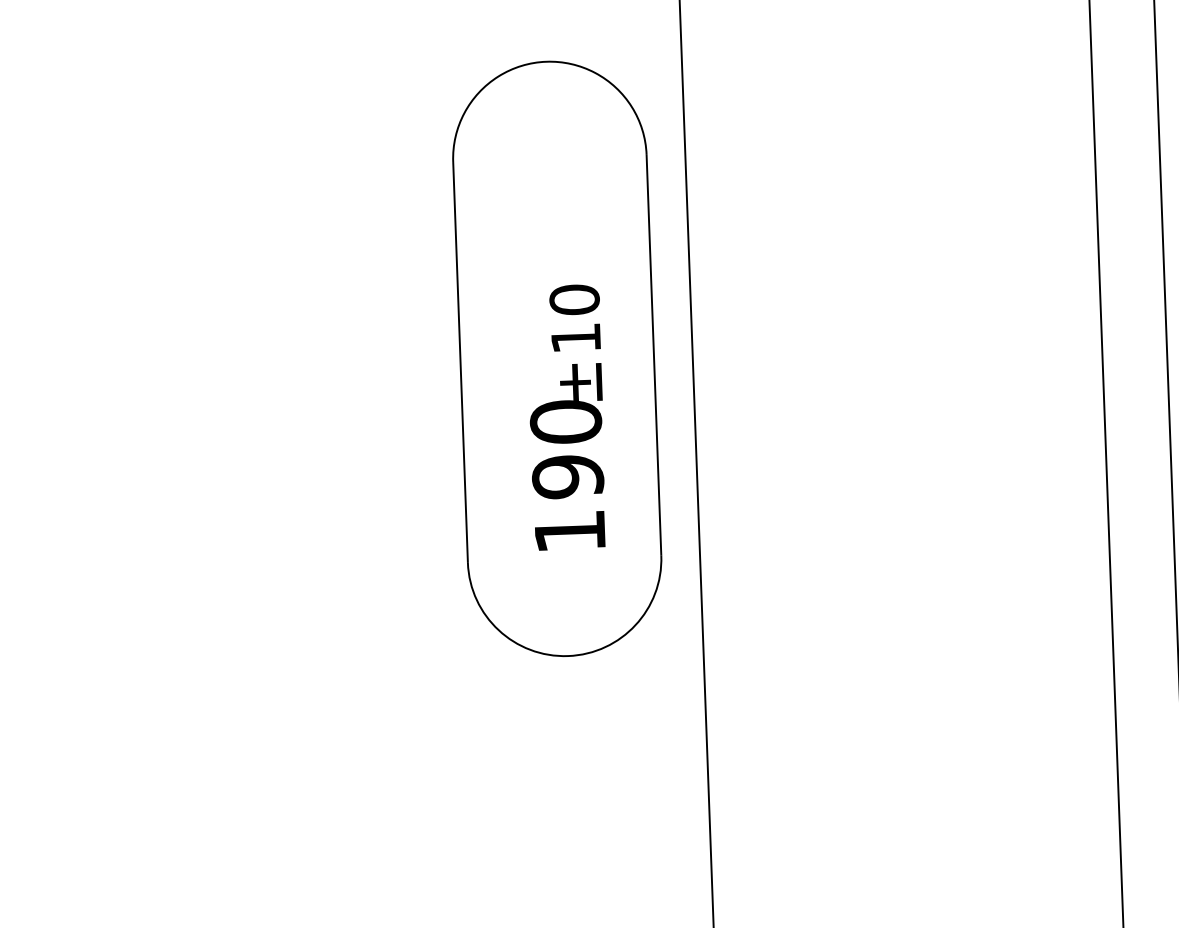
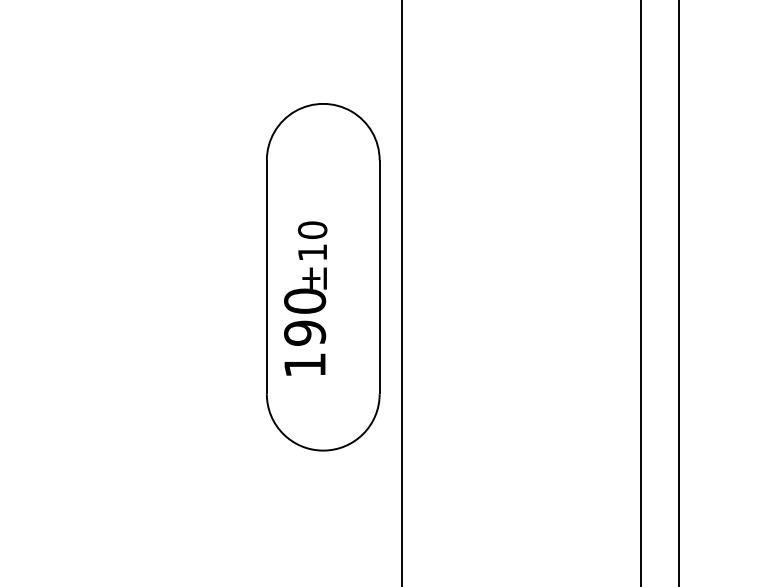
text: (566, 417) -> (305, 298), moved

